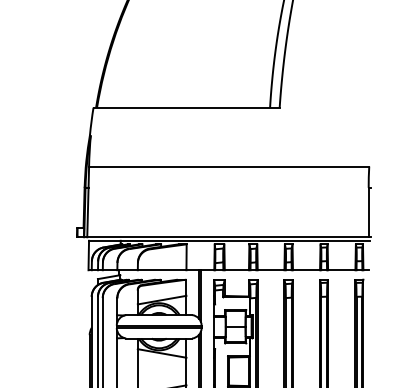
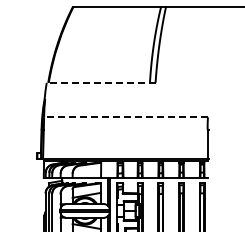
line: (185, 107) -> (100, 82), solid -> dashed
line: (229, 166) -> (126, 117), solid -> dashed

